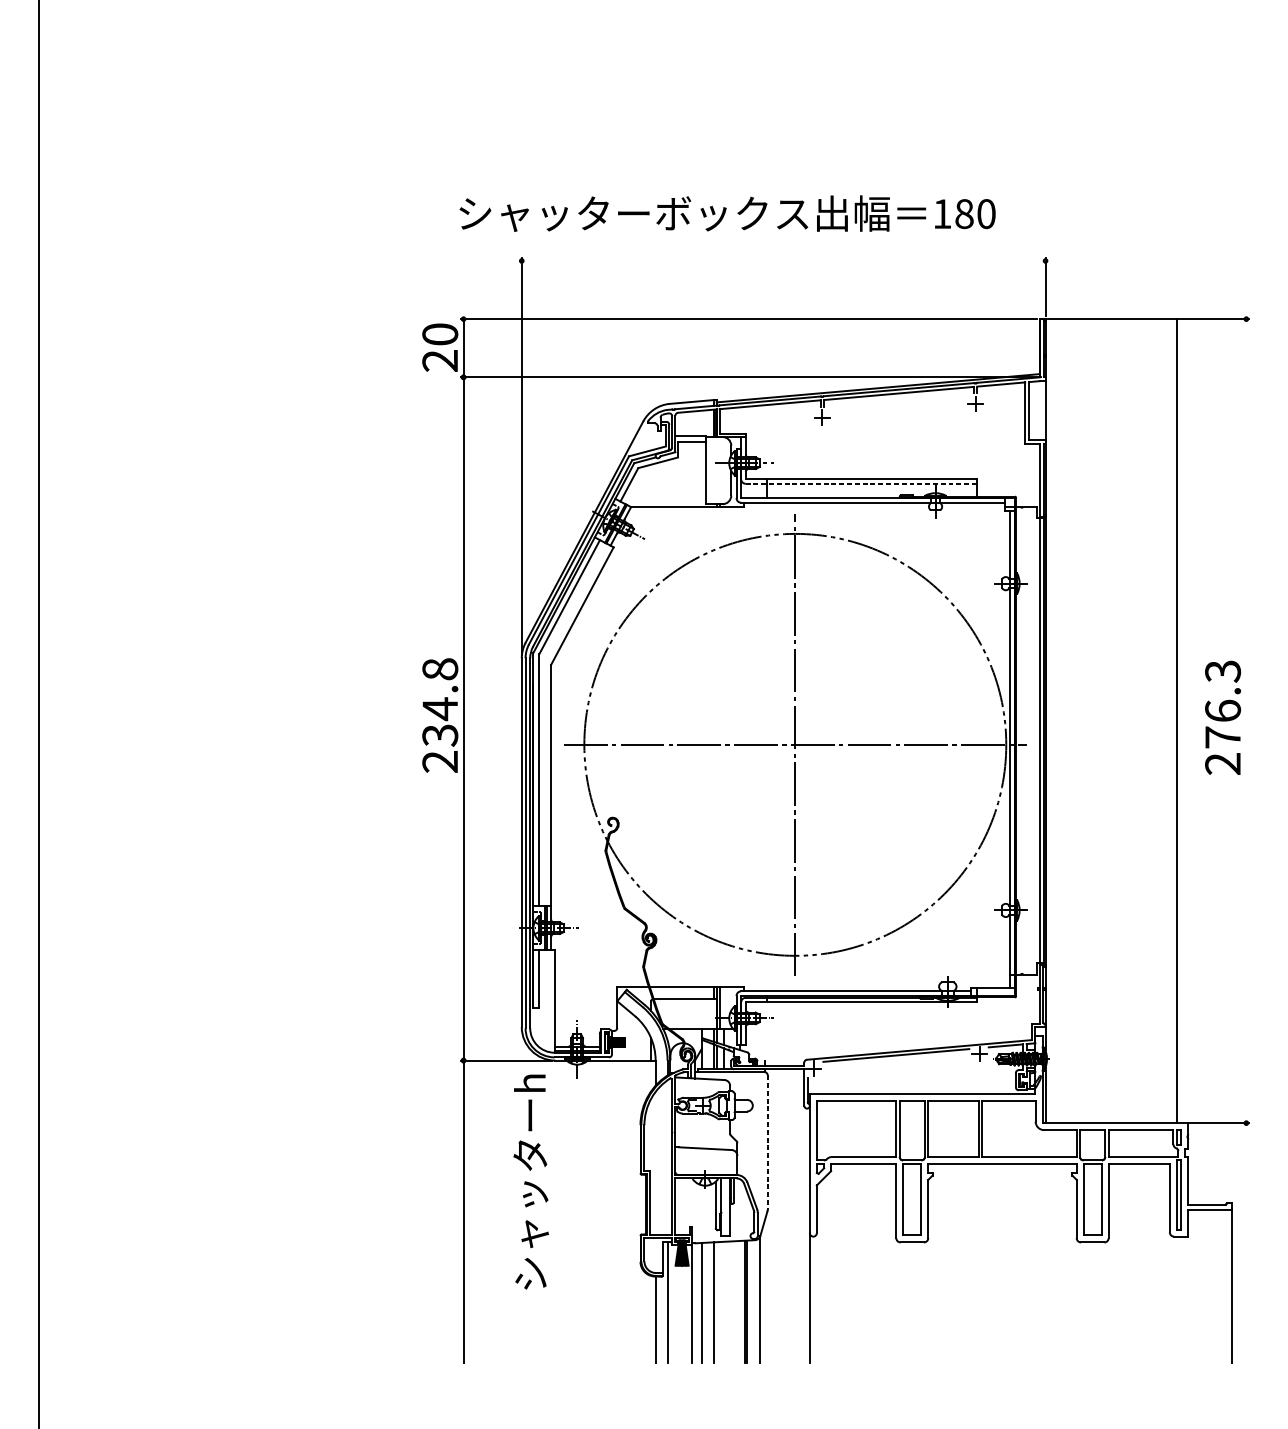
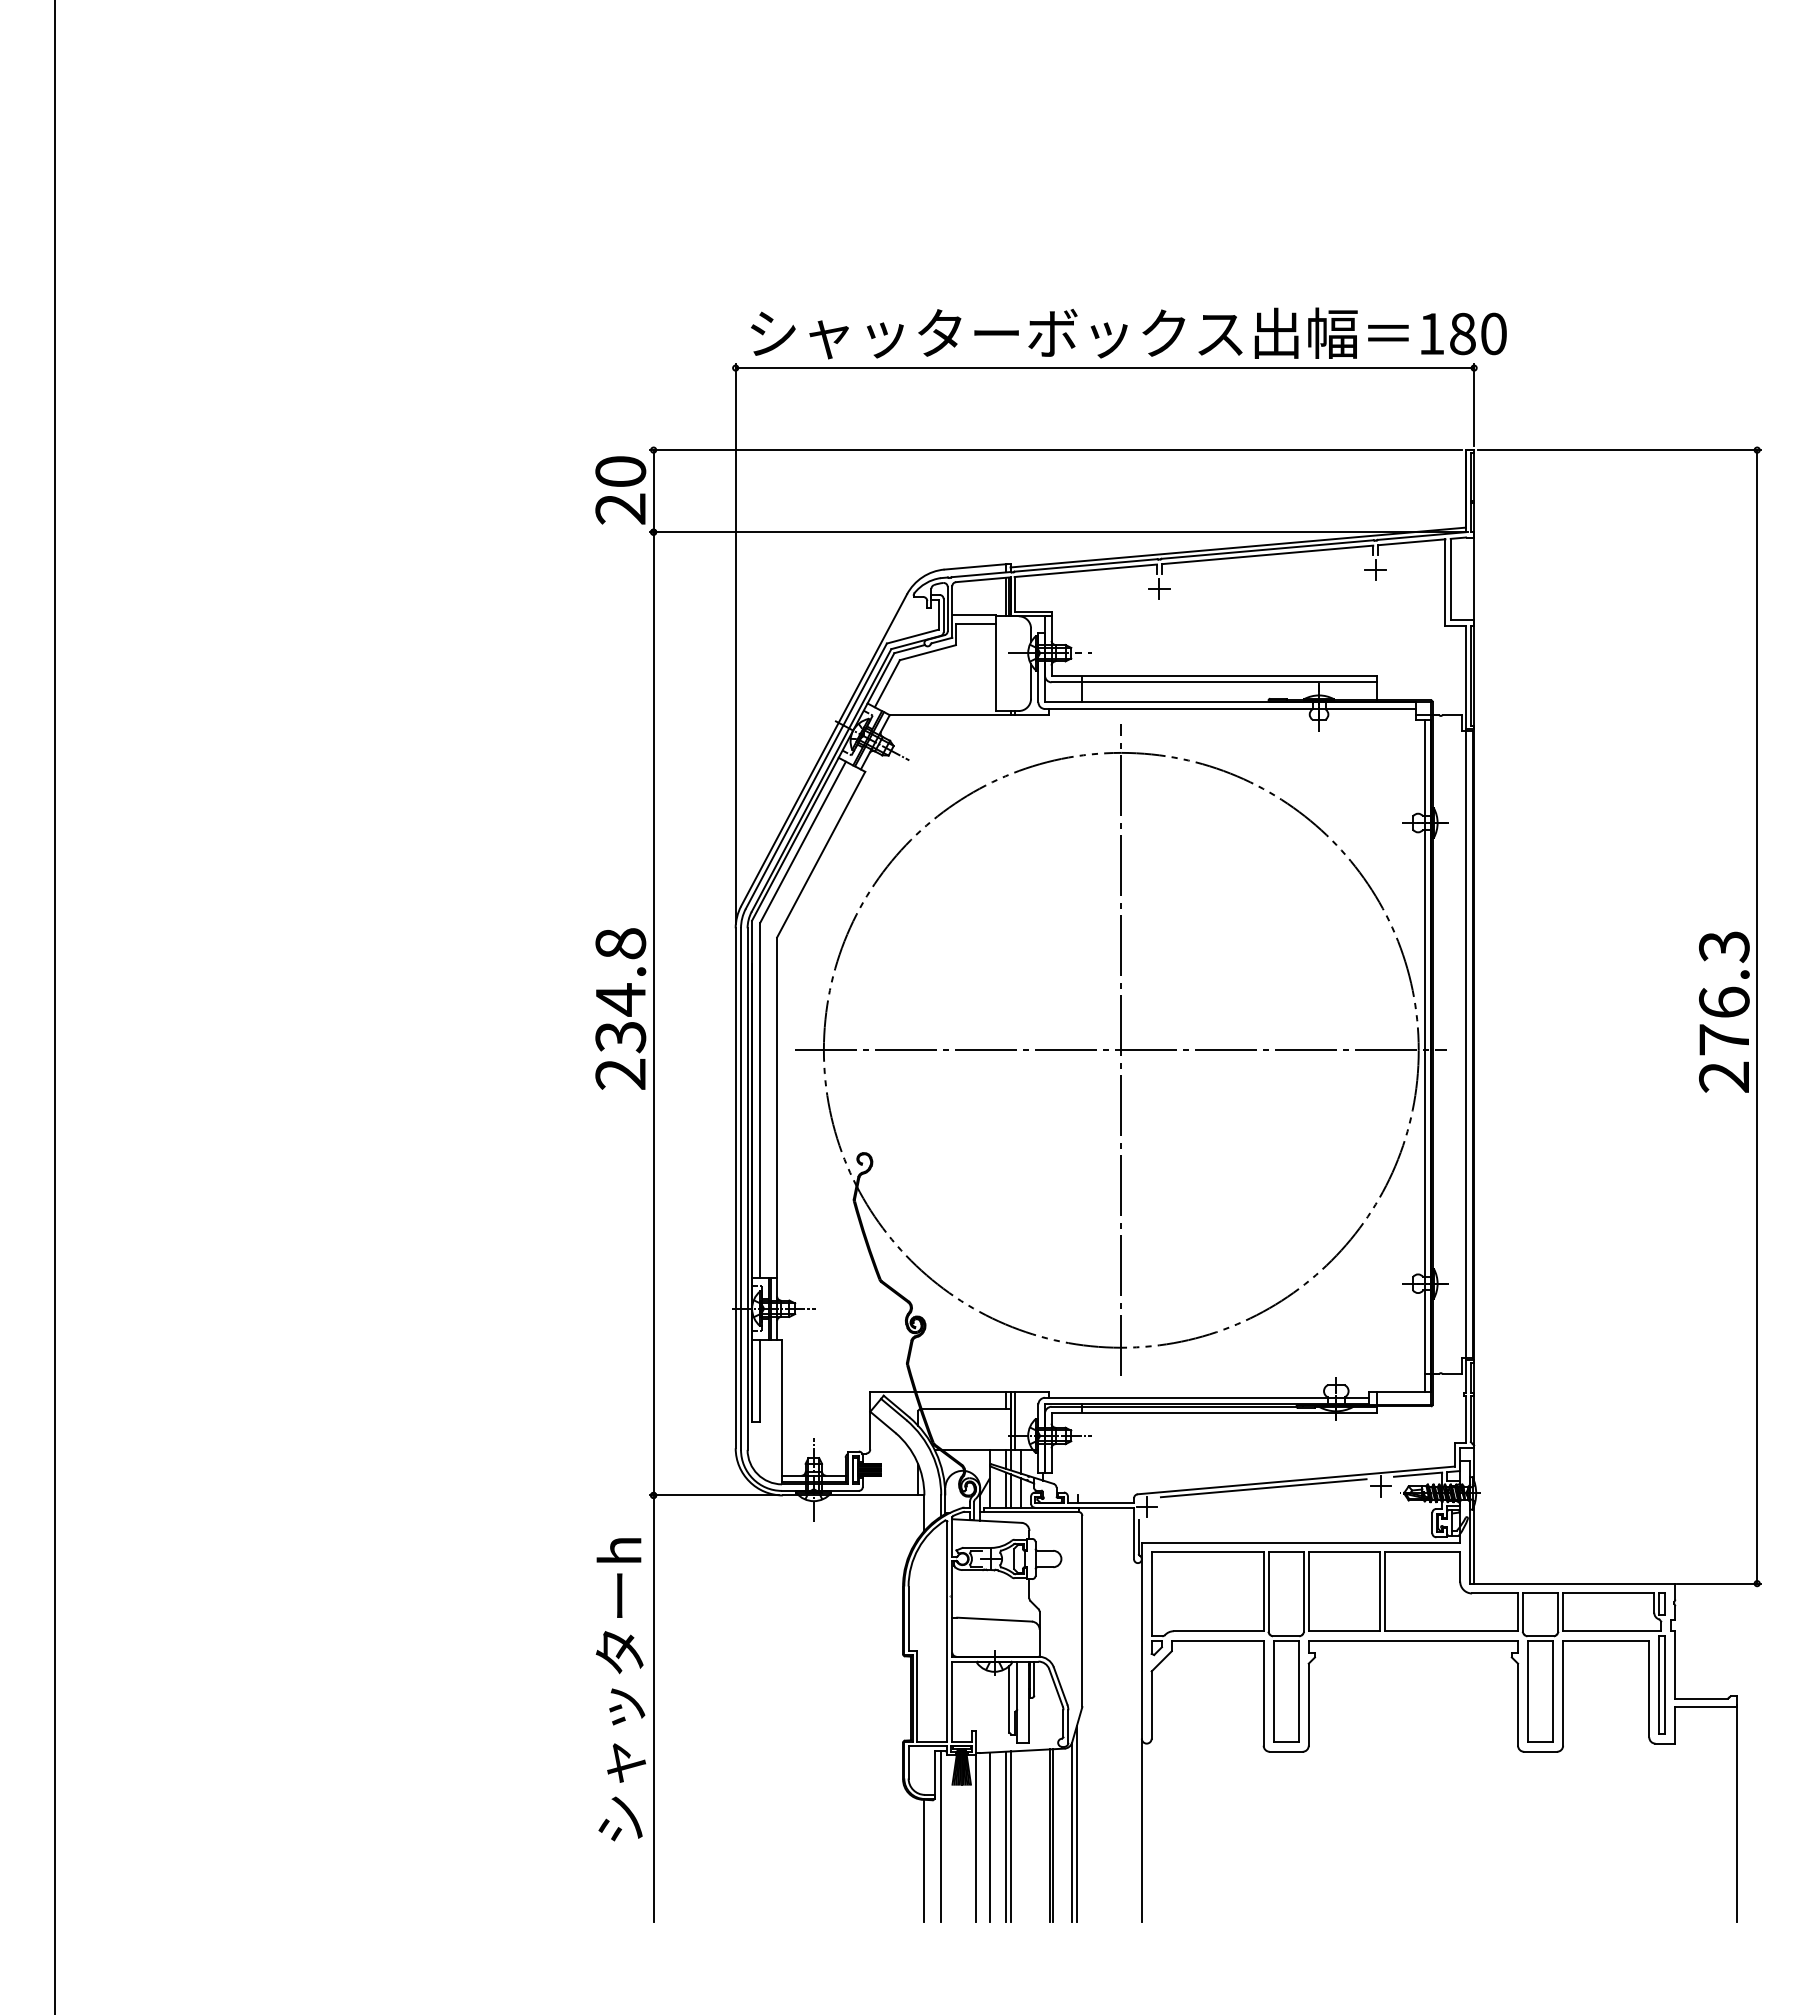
text: (727, 213) -> (1128, 333), moved
line: (783, 261) -> (1104, 368), added
line: (861, 483) -> (1214, 682), dashed -> solid
line: (1177, 720) -> (1757, 1016), moved
line: (767, 1142) -> (1082, 1611), dashed -> solid
text: (530, 1181) -> (620, 1689), moved
line: (764, 1293) -> (1077, 1823), added
line: (716, 1302) -> (1010, 1836), added

